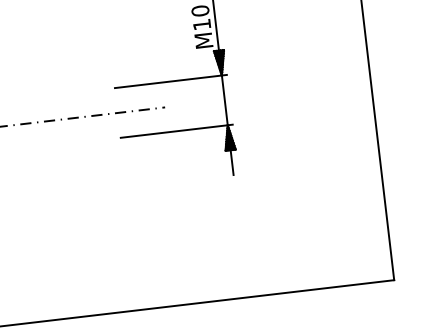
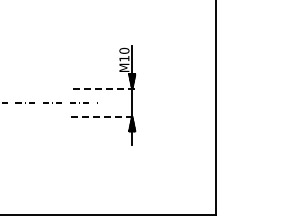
line: (171, 81) -> (103, 88), solid -> dashed
line: (177, 131) -> (103, 117), solid -> dashed

